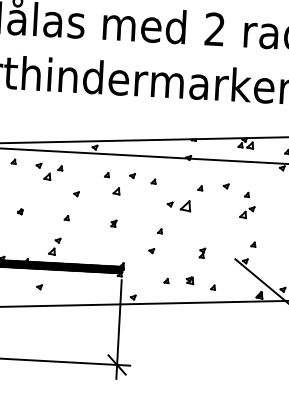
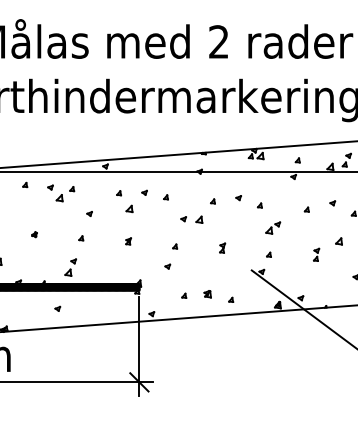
part: (185, 205) -> (199, 219), size x0.62
part: (247, 211) -> (273, 227), moved
part: (202, 252) -> (222, 247), moved

